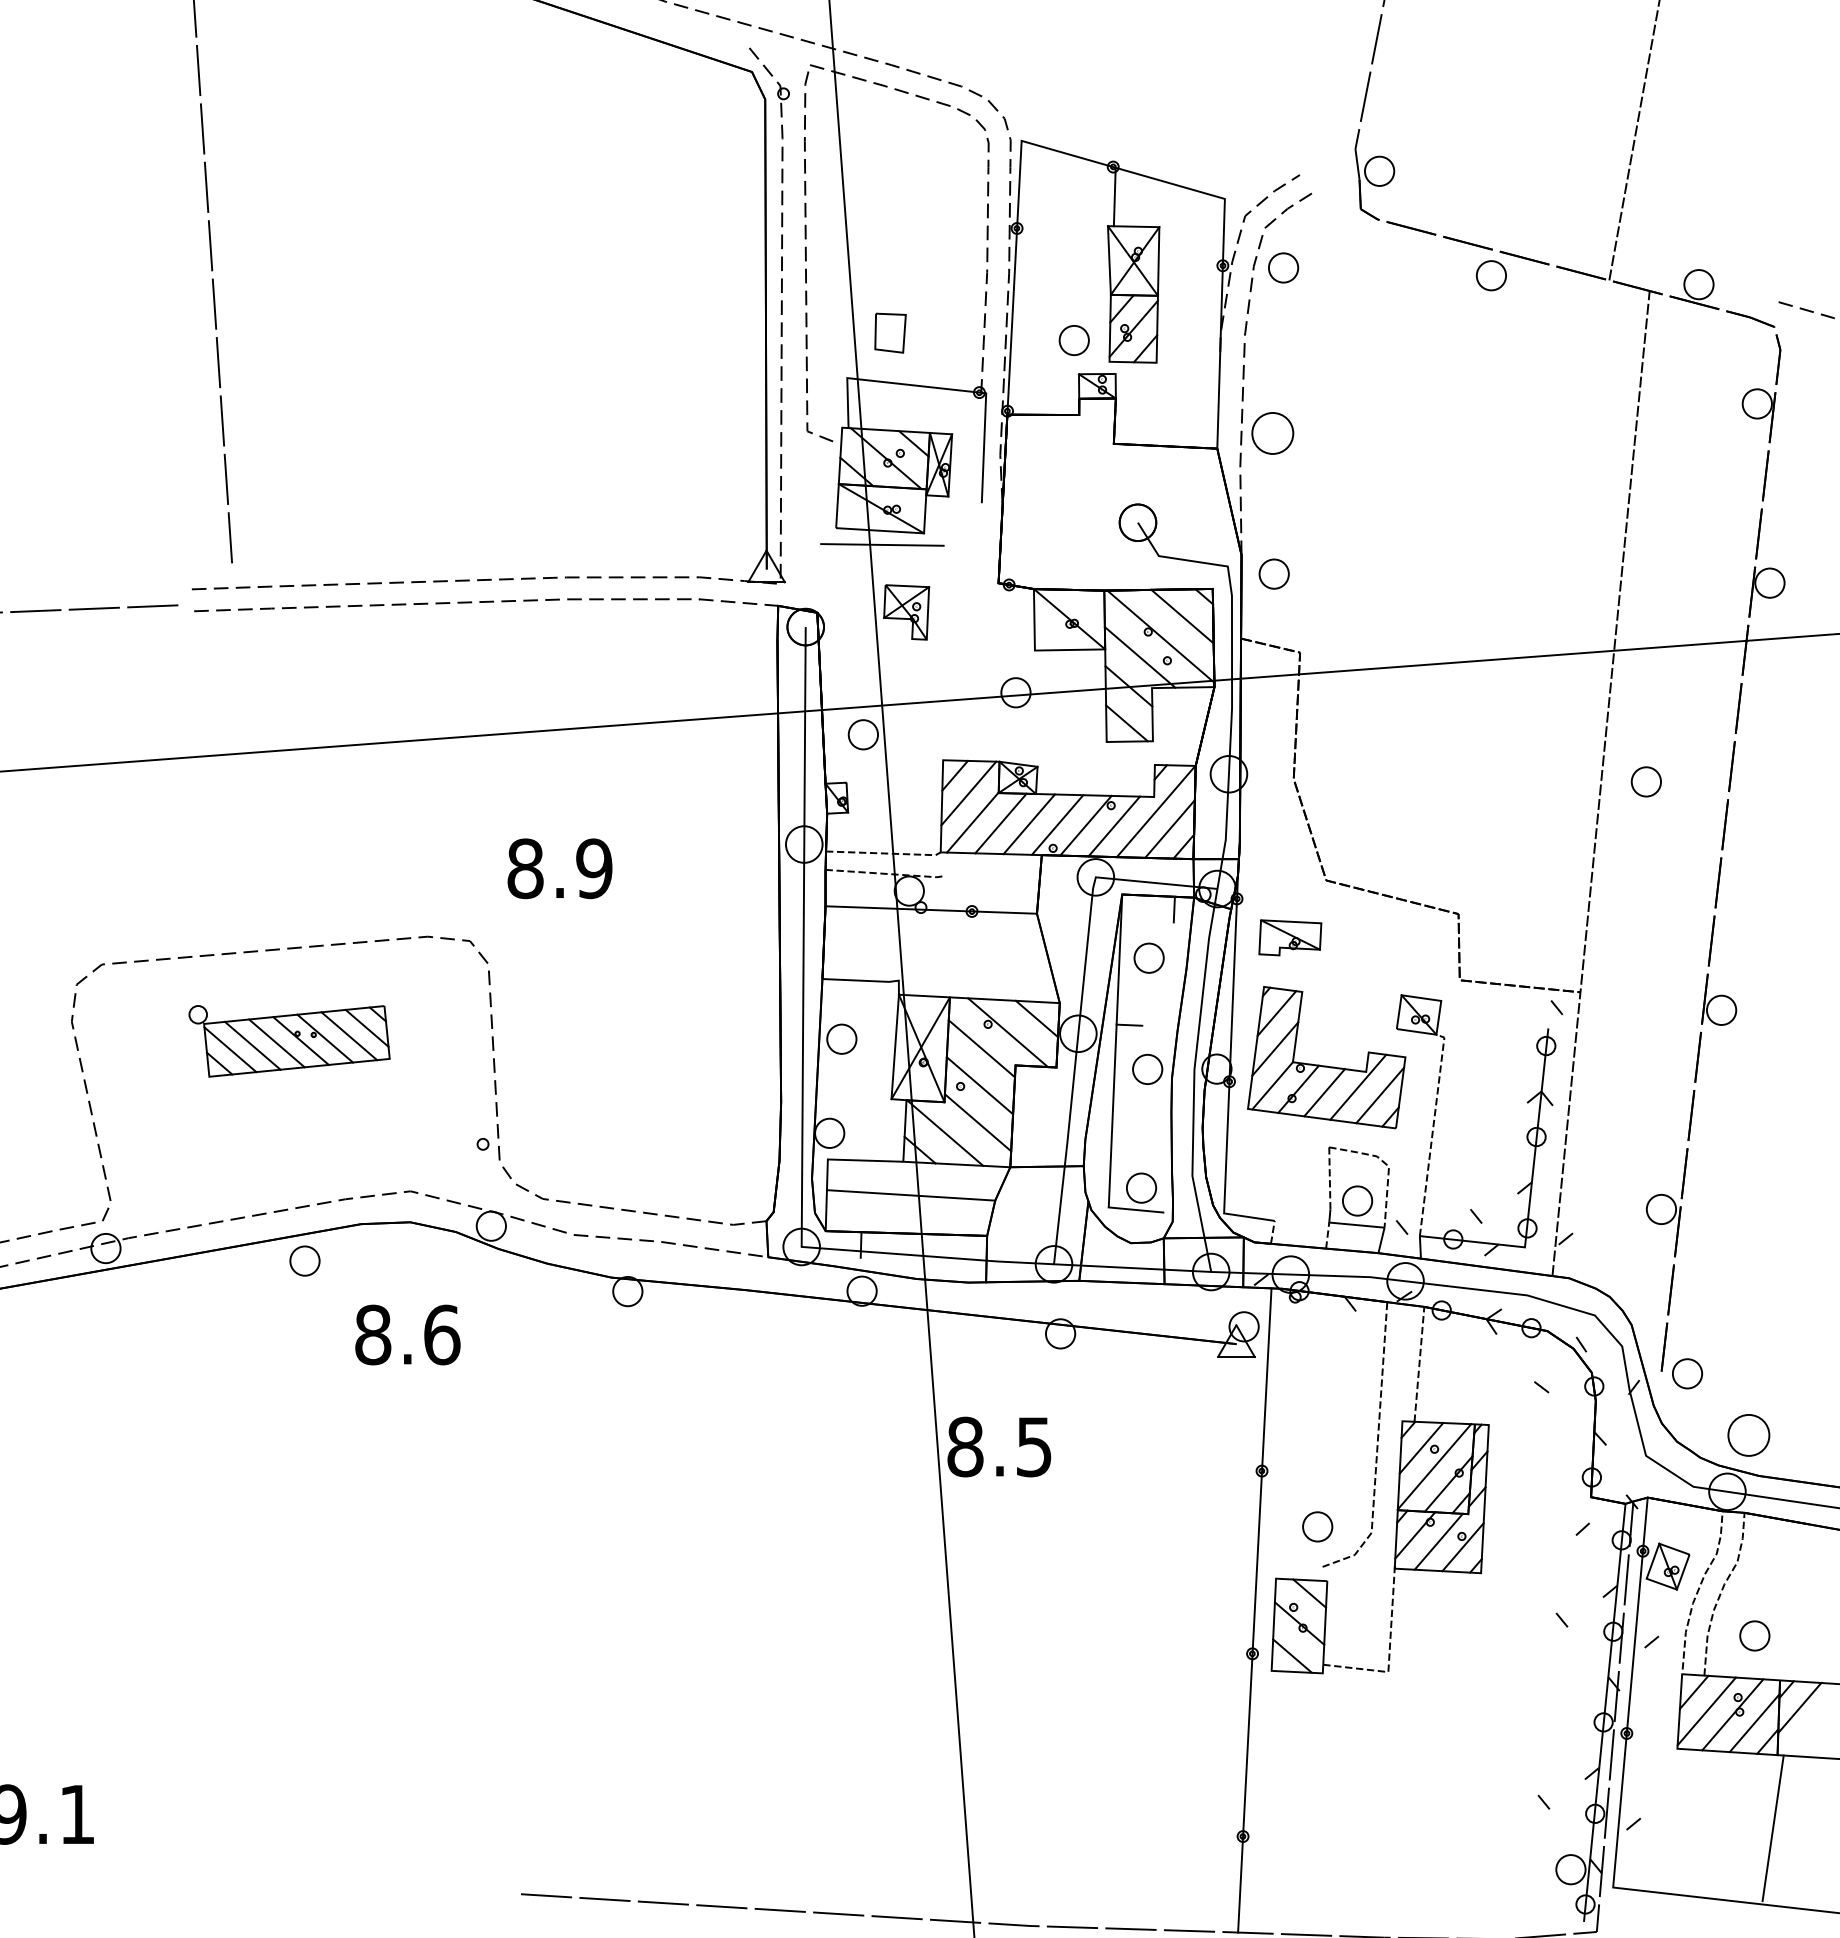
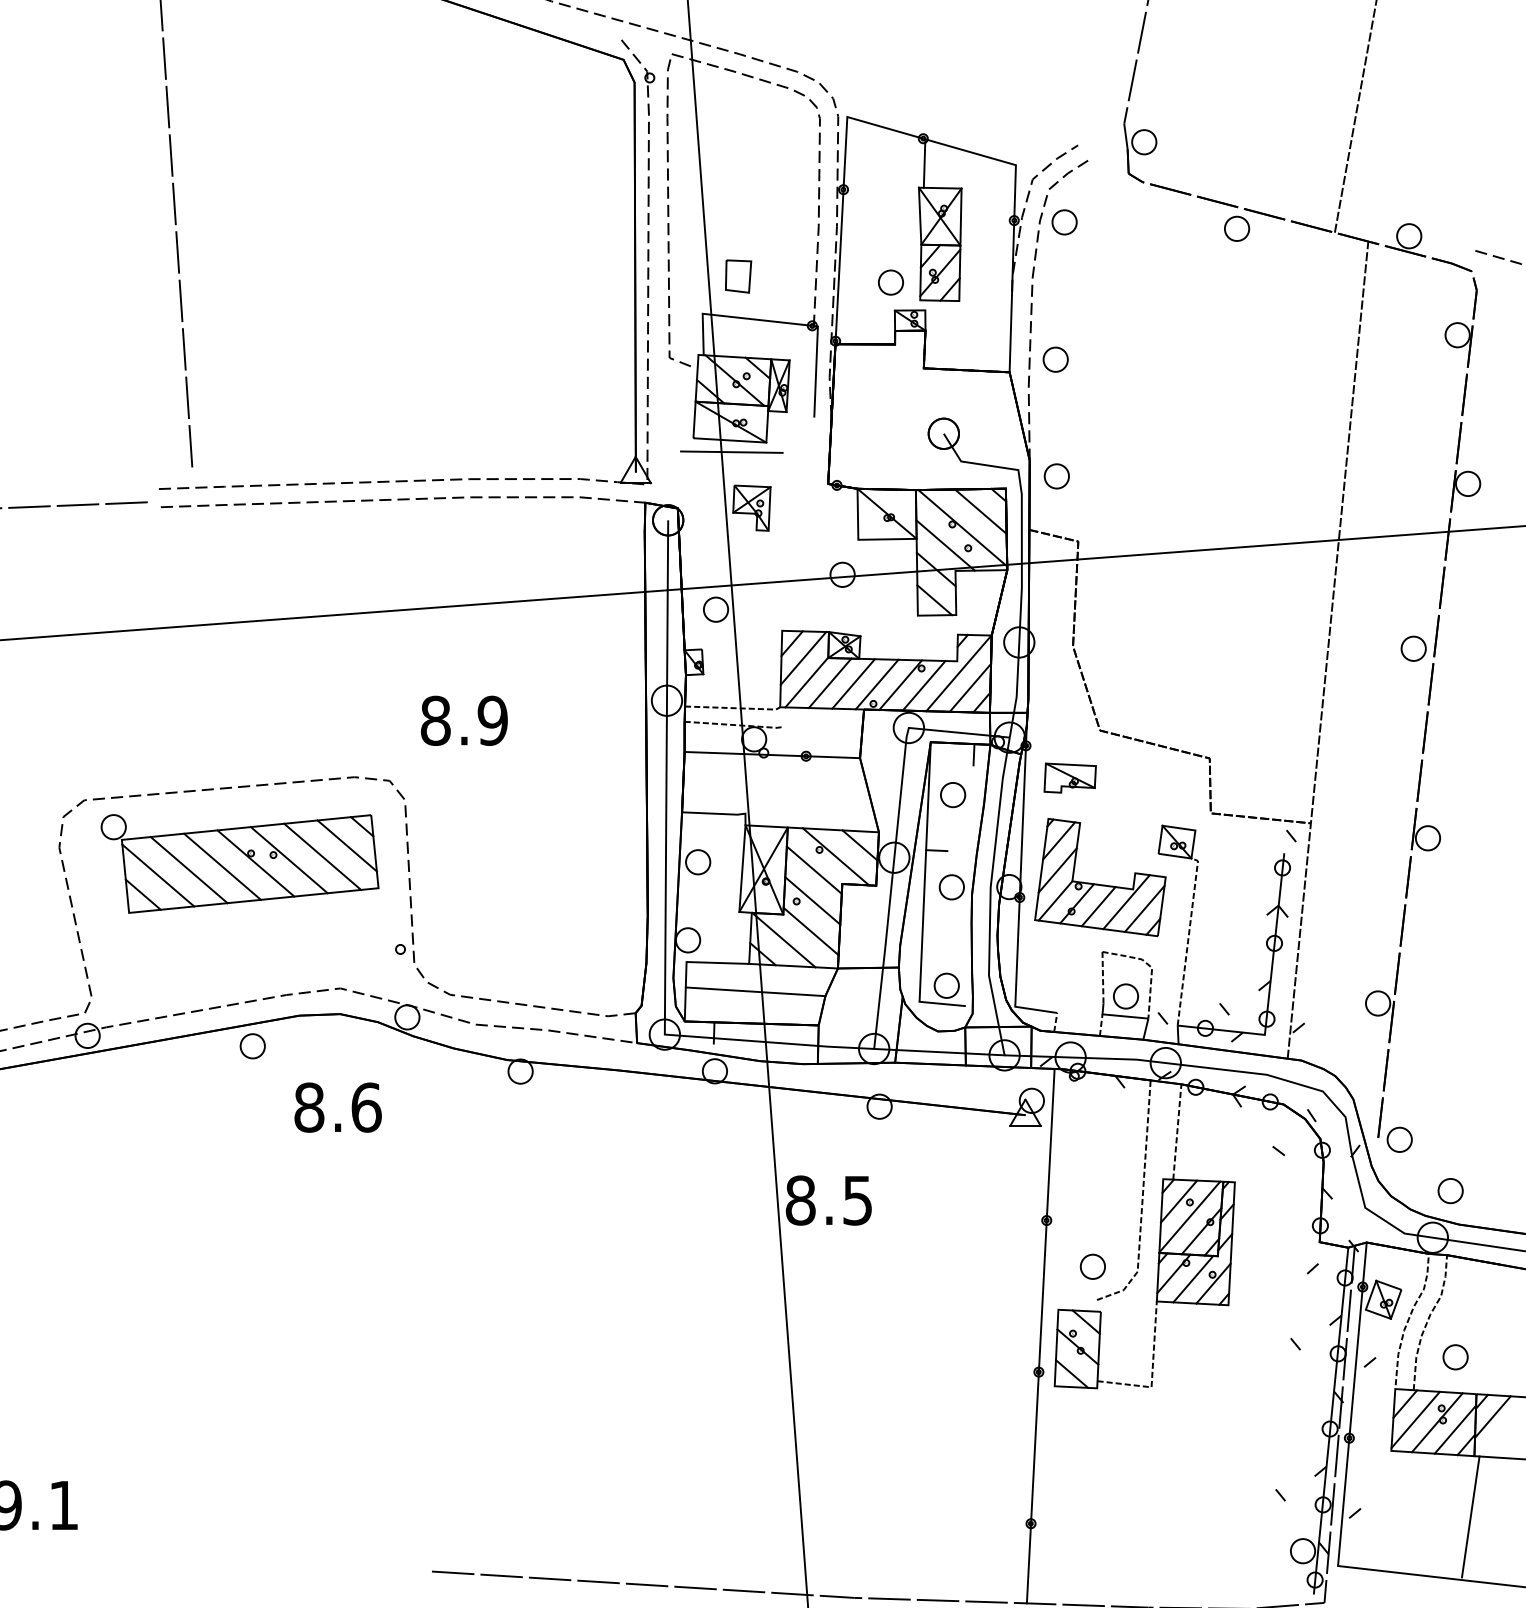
part: (1272, 433) -> (1055, 359), size x0.71
part: (1645, 781) -> (1412, 648), moved
part: (289, 1041) -> (239, 864), size x1.67
part: (1748, 1435) -> (1450, 1191), size x0.71

